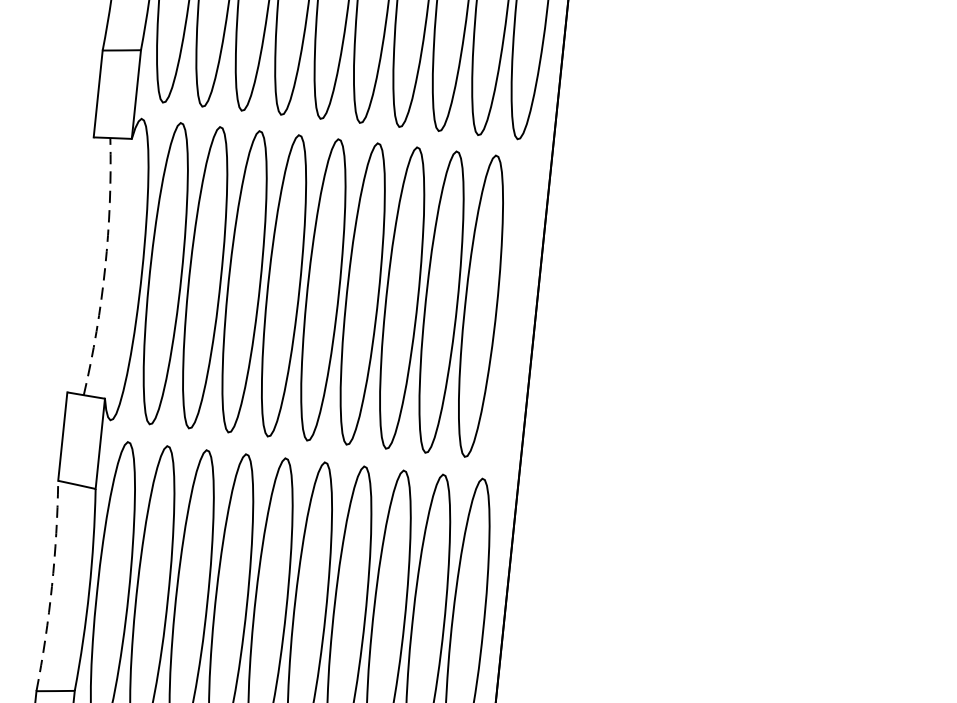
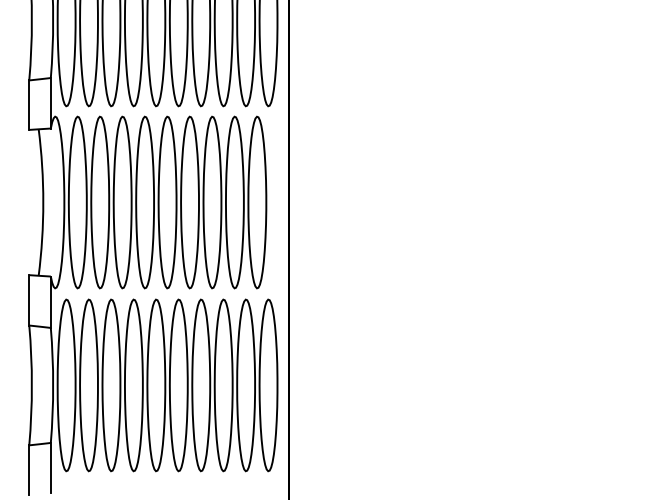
arc: (105, 267) -> (43, 202), dashed -> solid
arc: (51, 586) -> (31, 385), dashed -> solid

